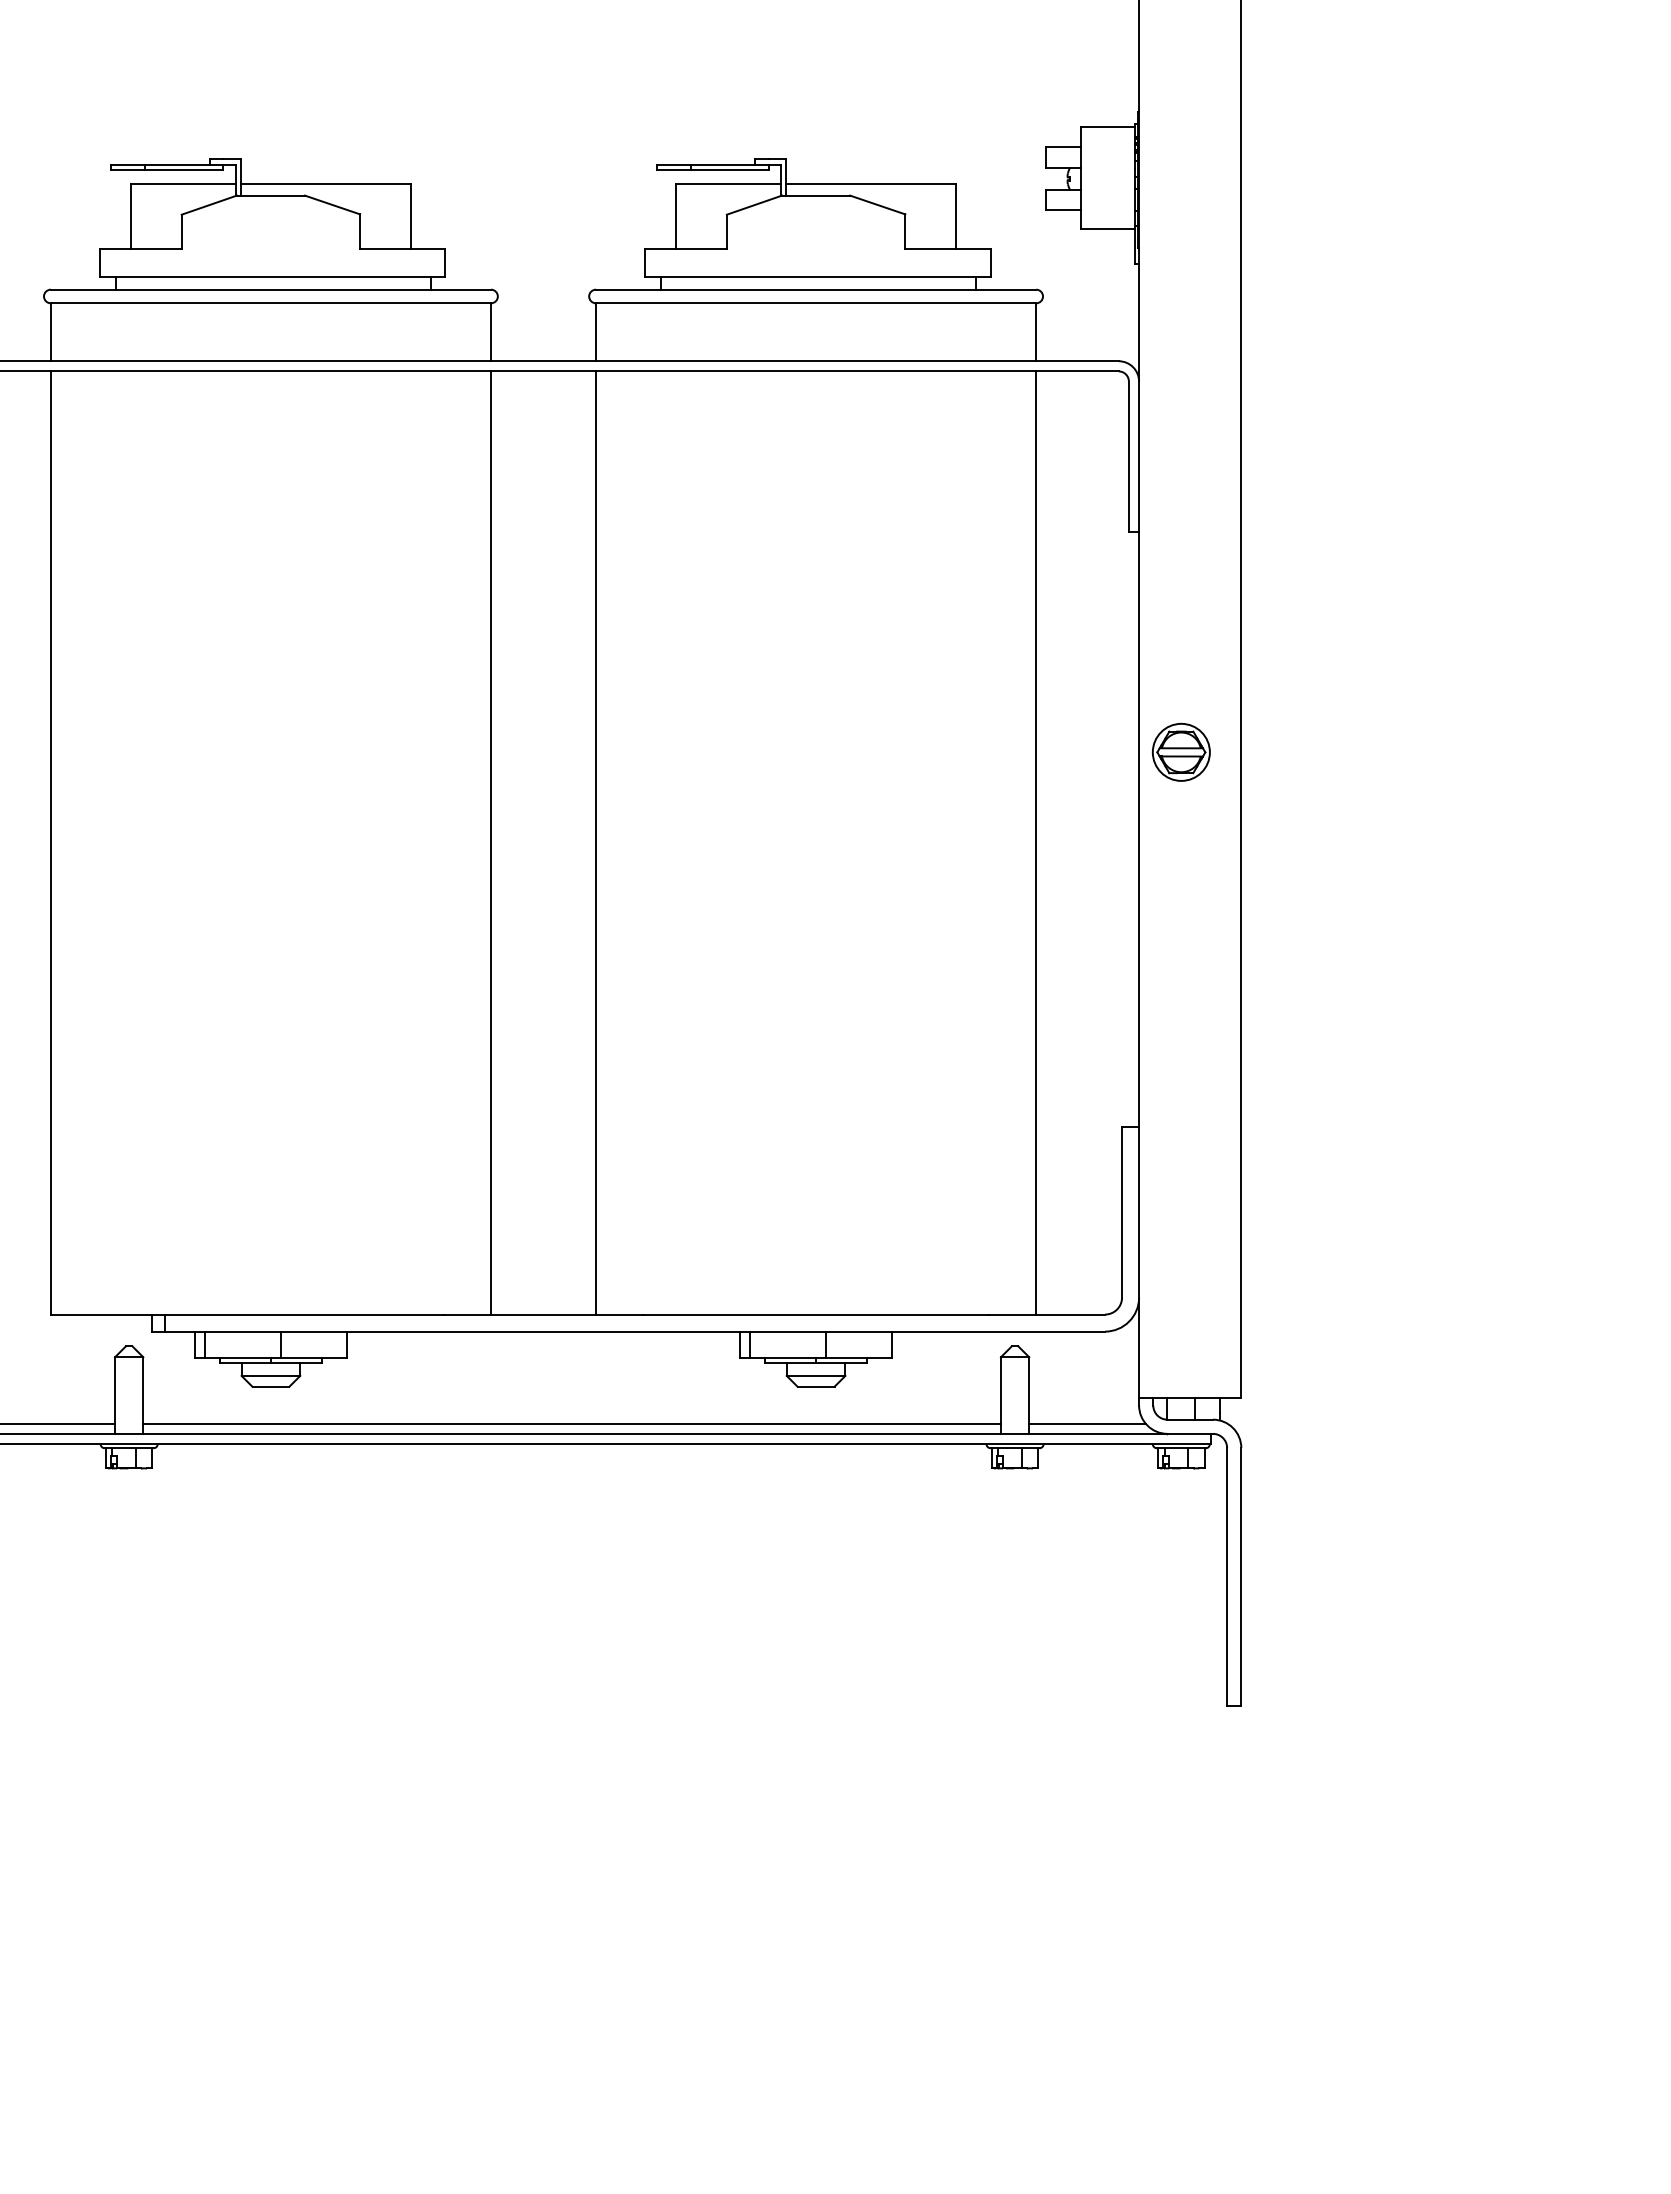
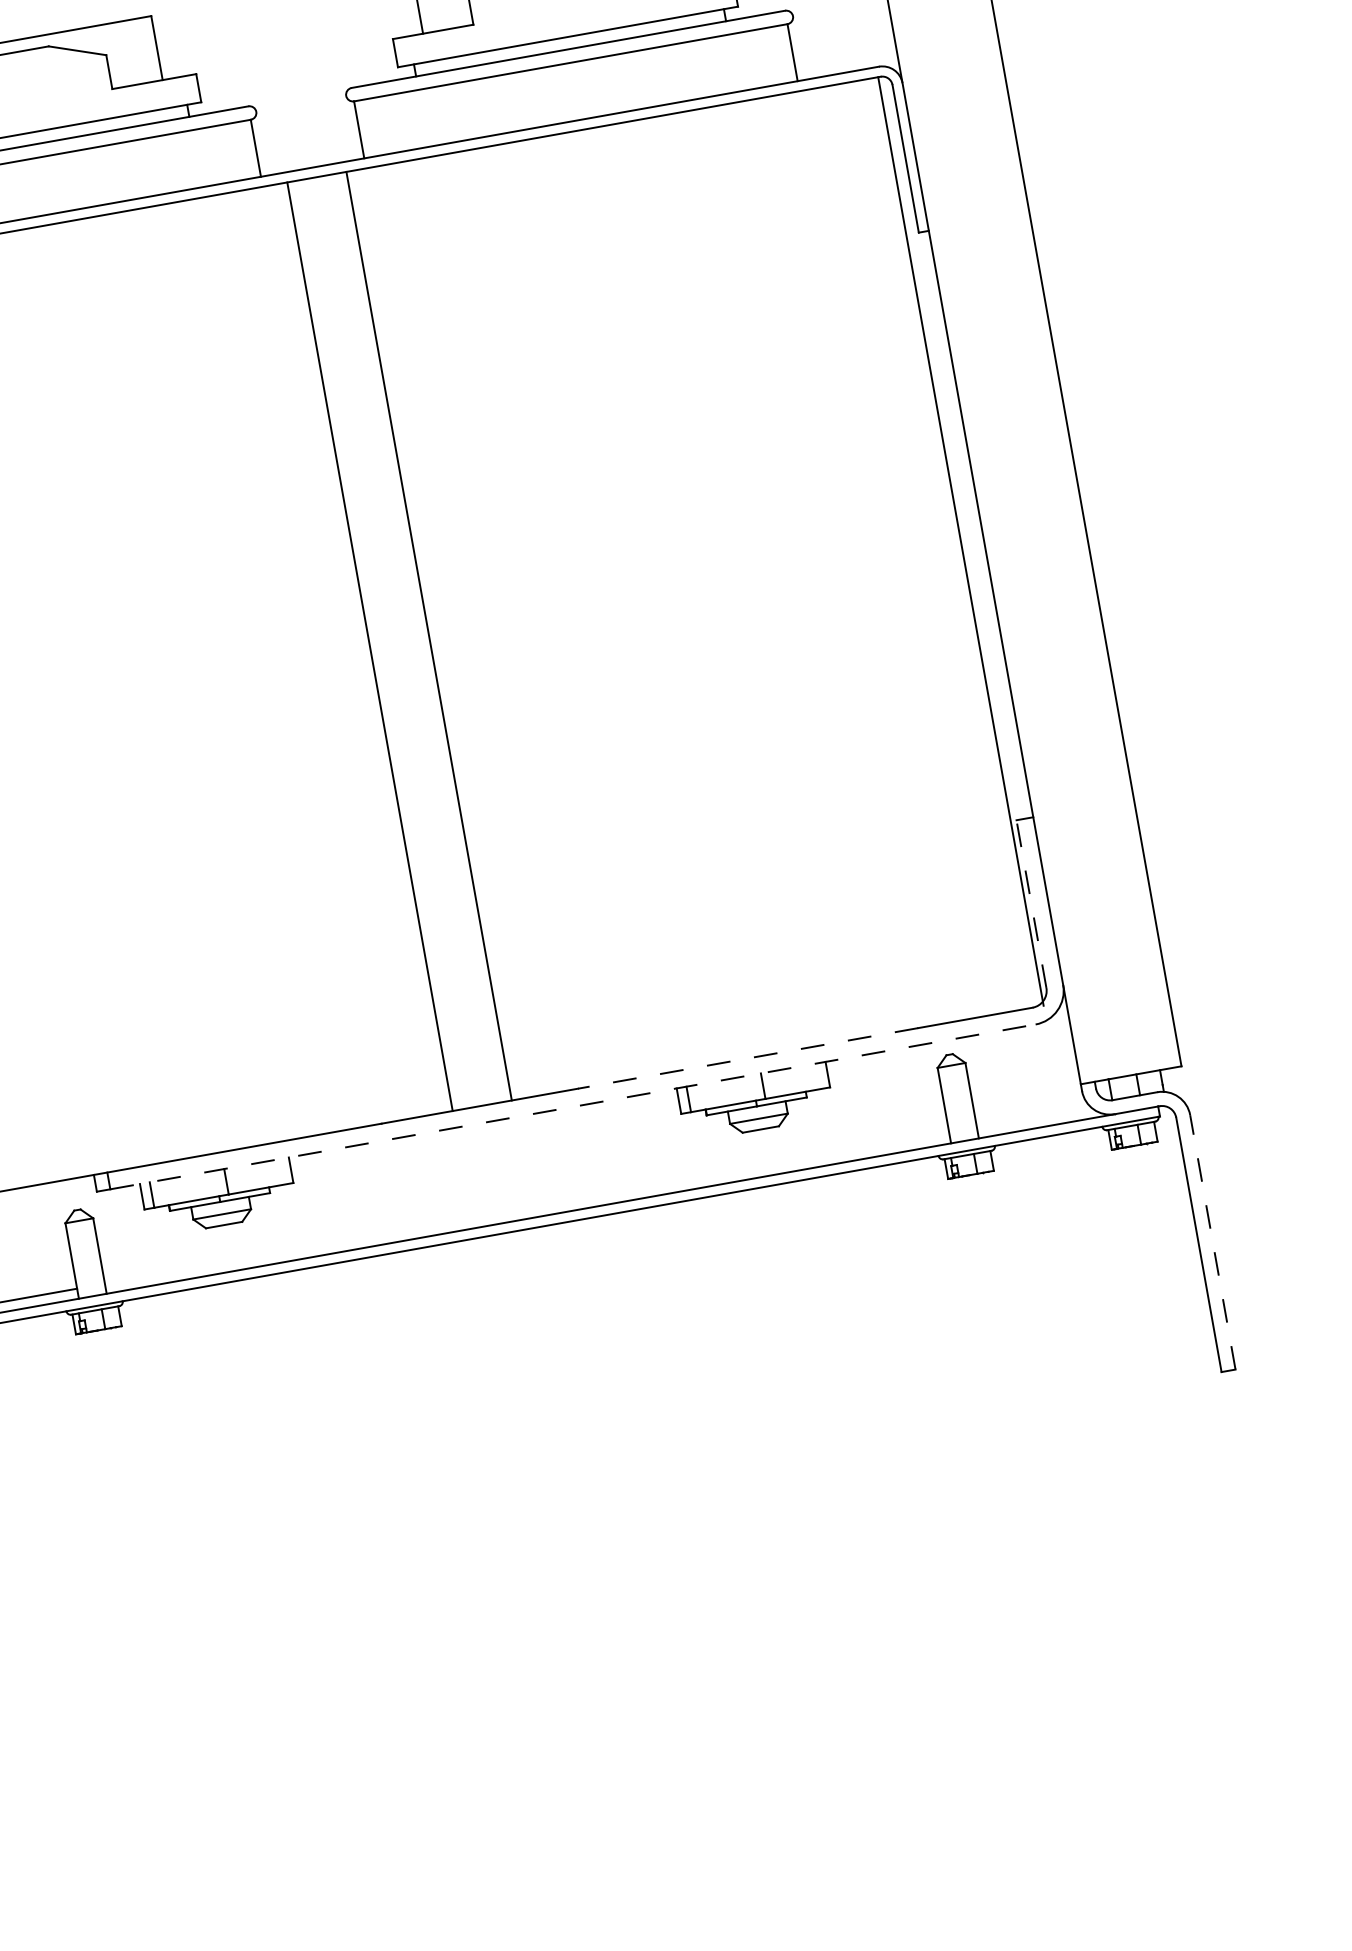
part: (1180, 752) -> (1008, 441), removed
line: (491, 842) -> (429, 635), moved
line: (595, 842) -> (369, 646), moved
line: (1036, 842) -> (961, 540), moved
line: (1122, 1211) -> (1031, 903), solid -> dashed
line: (816, 1314) -> (748, 1058), solid -> dashed
line: (635, 1331) -> (573, 1106), solid -> dashed
line: (571, 1423) -> (526, 1208), removed
line: (1087, 1423) -> (1034, 1118), removed
line: (1241, 1576) -> (1212, 1241), solid -> dashed

